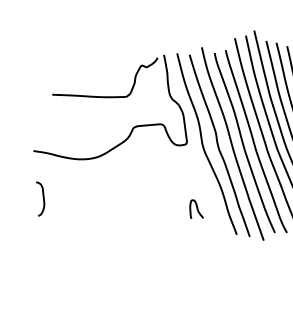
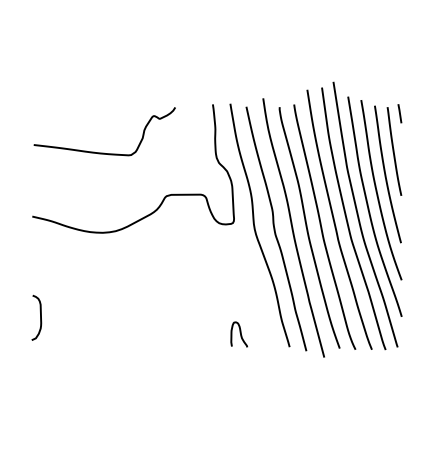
curve: (106, 96) -> (104, 152), moved
curve: (43, 198) -> (40, 317), moved
curve: (197, 209) -> (240, 334), moved

